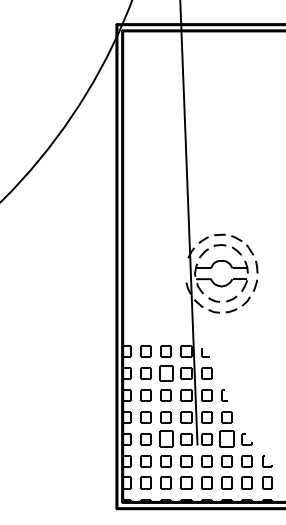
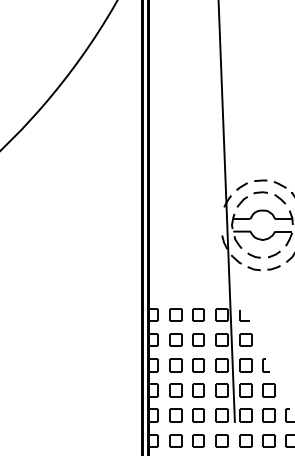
part: (165, 373) -> (198, 340), size x0.71
part: (165, 439) -> (198, 416), size x0.71
part: (226, 439) -> (268, 416), size x0.71

